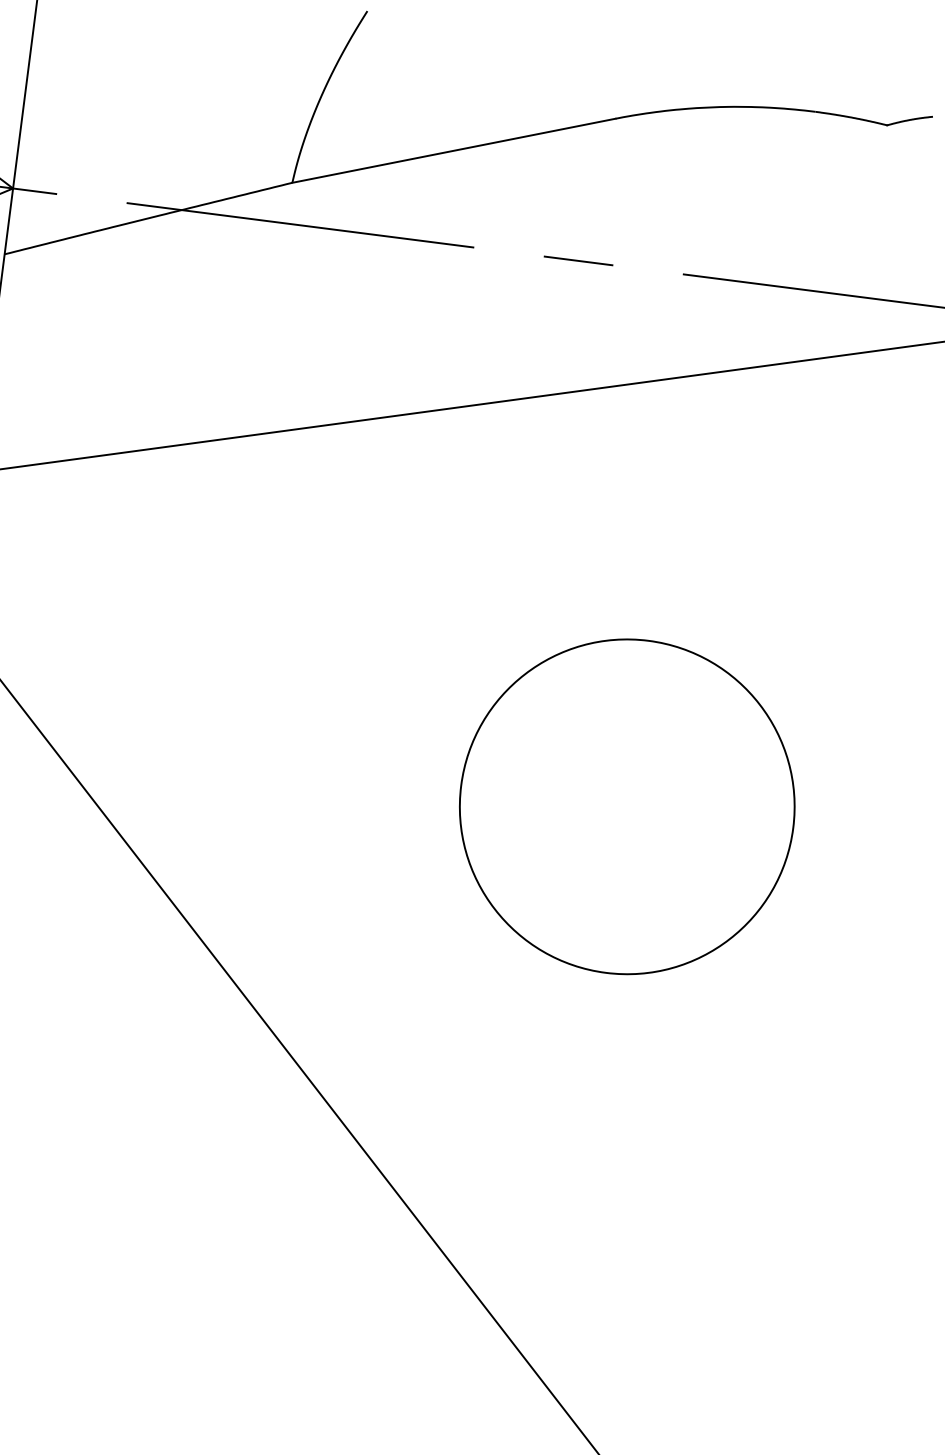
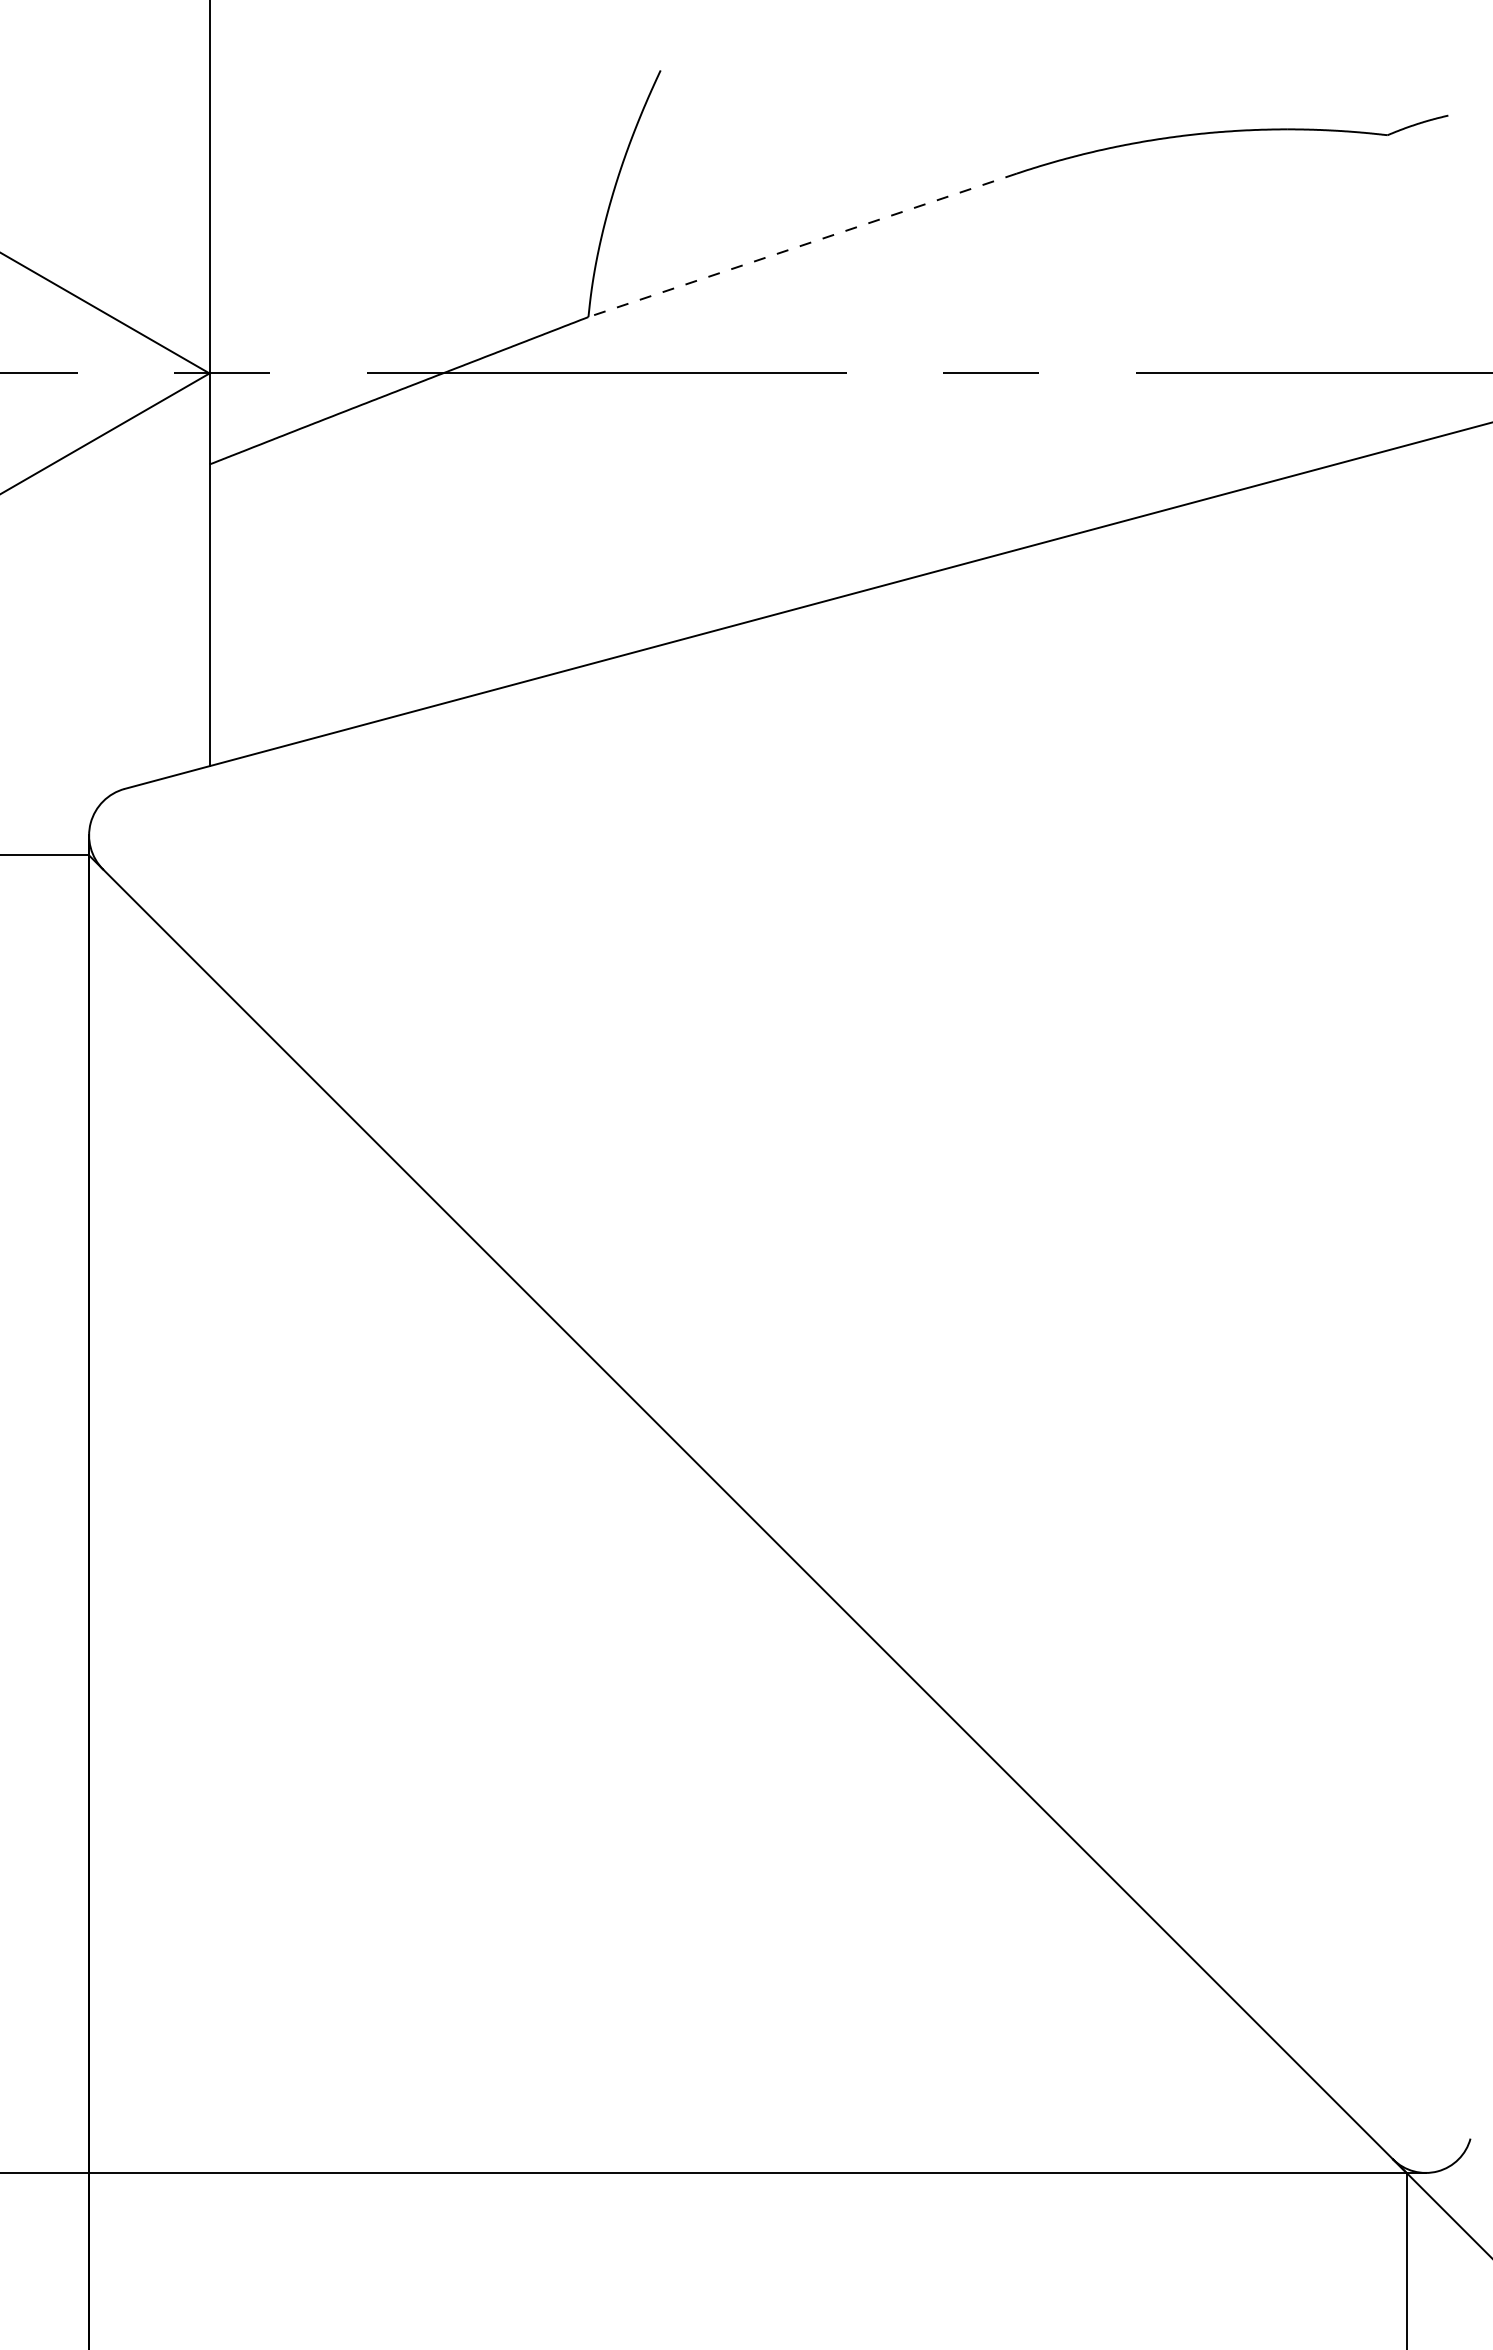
line: (453, 150) -> (802, 245), solid -> dashed
circle: (627, 806) -> (1152, 1107), removed

